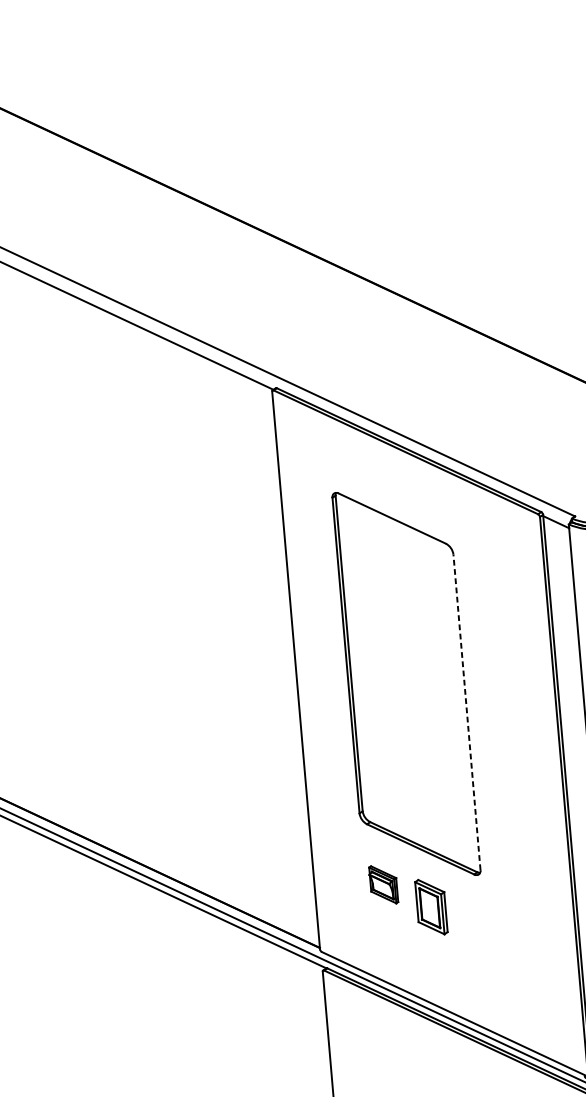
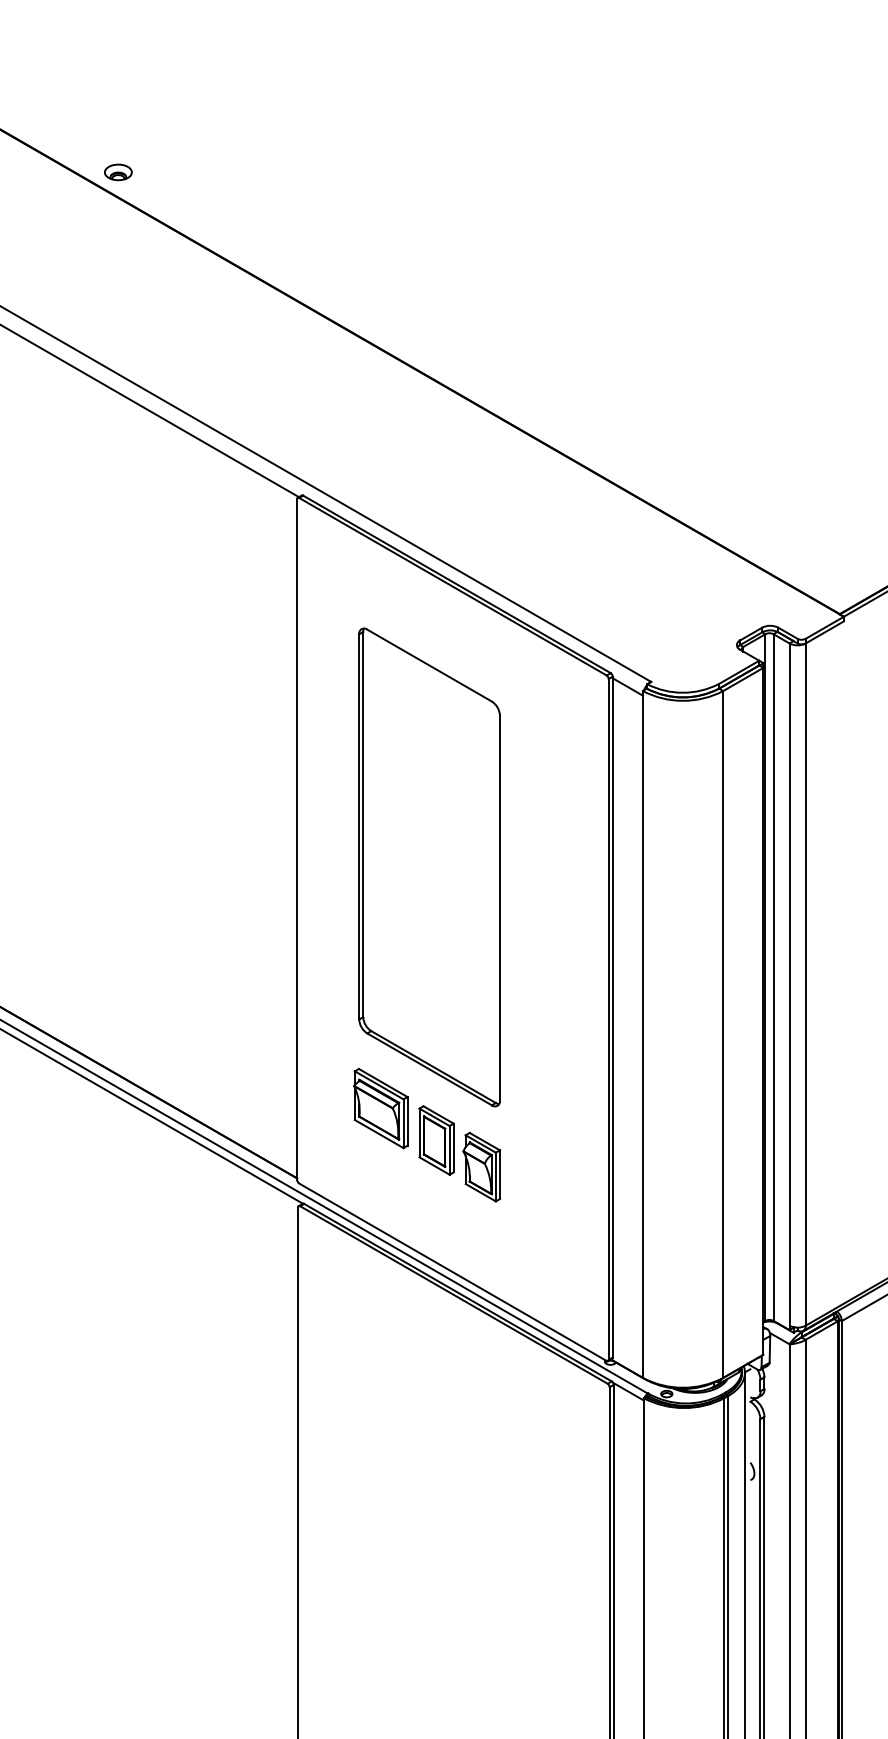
part: (102, 136) -> (118, 172), added
line: (466, 712) -> (499, 908), dashed -> solid
part: (383, 884) -> (380, 1108), size x1.67
part: (470, 925) -> (481, 1166), added

